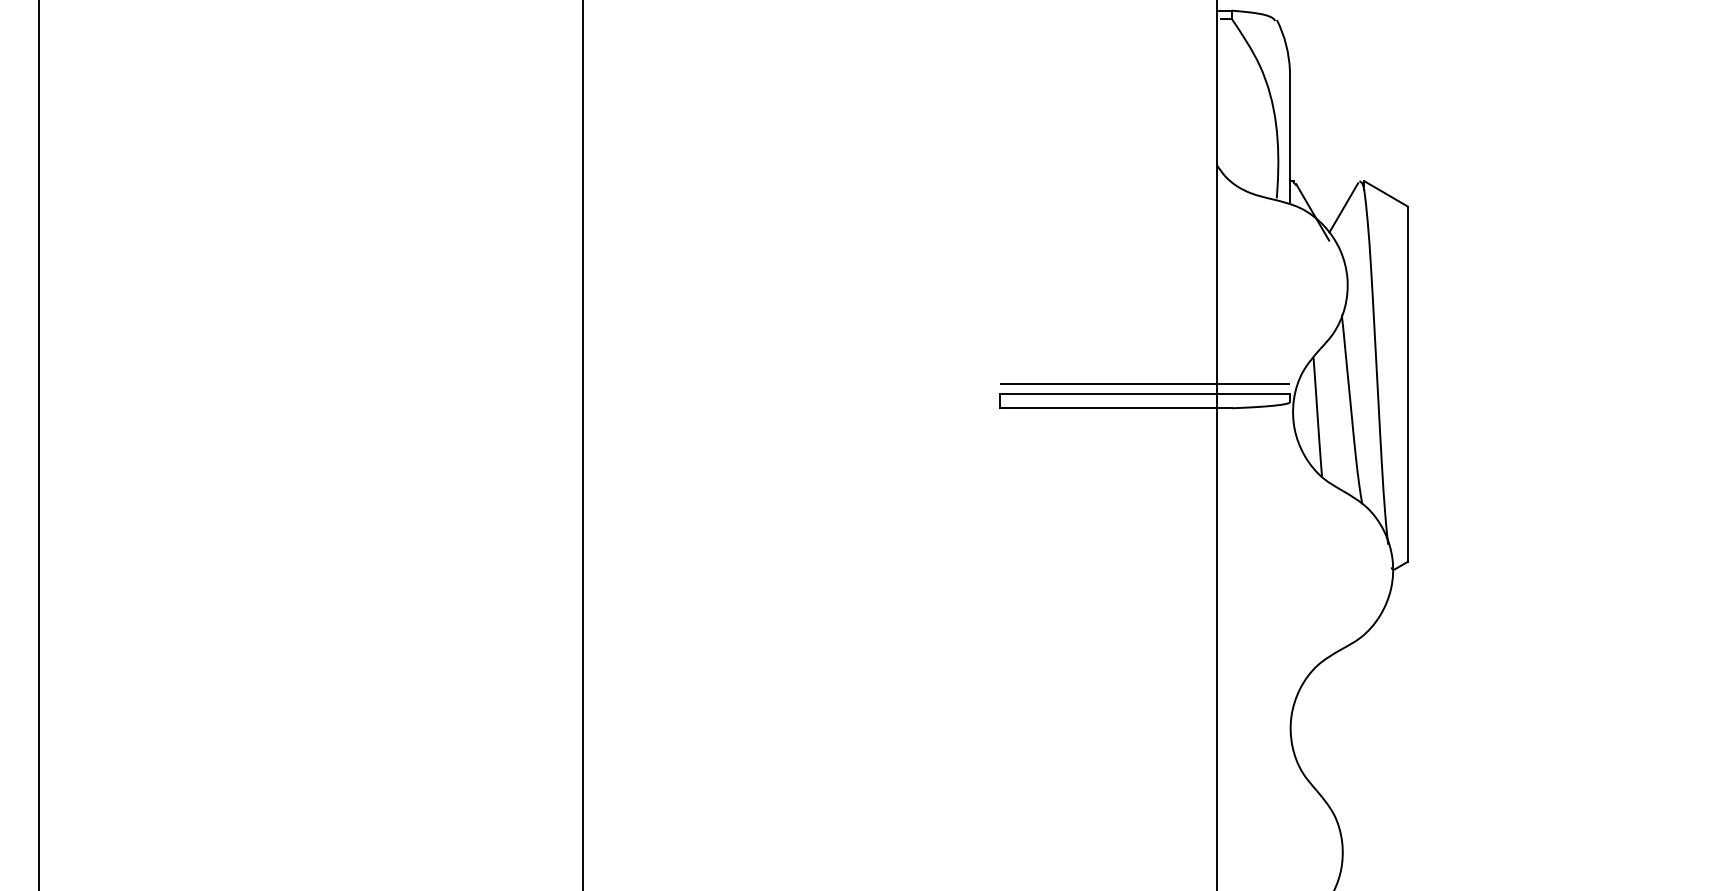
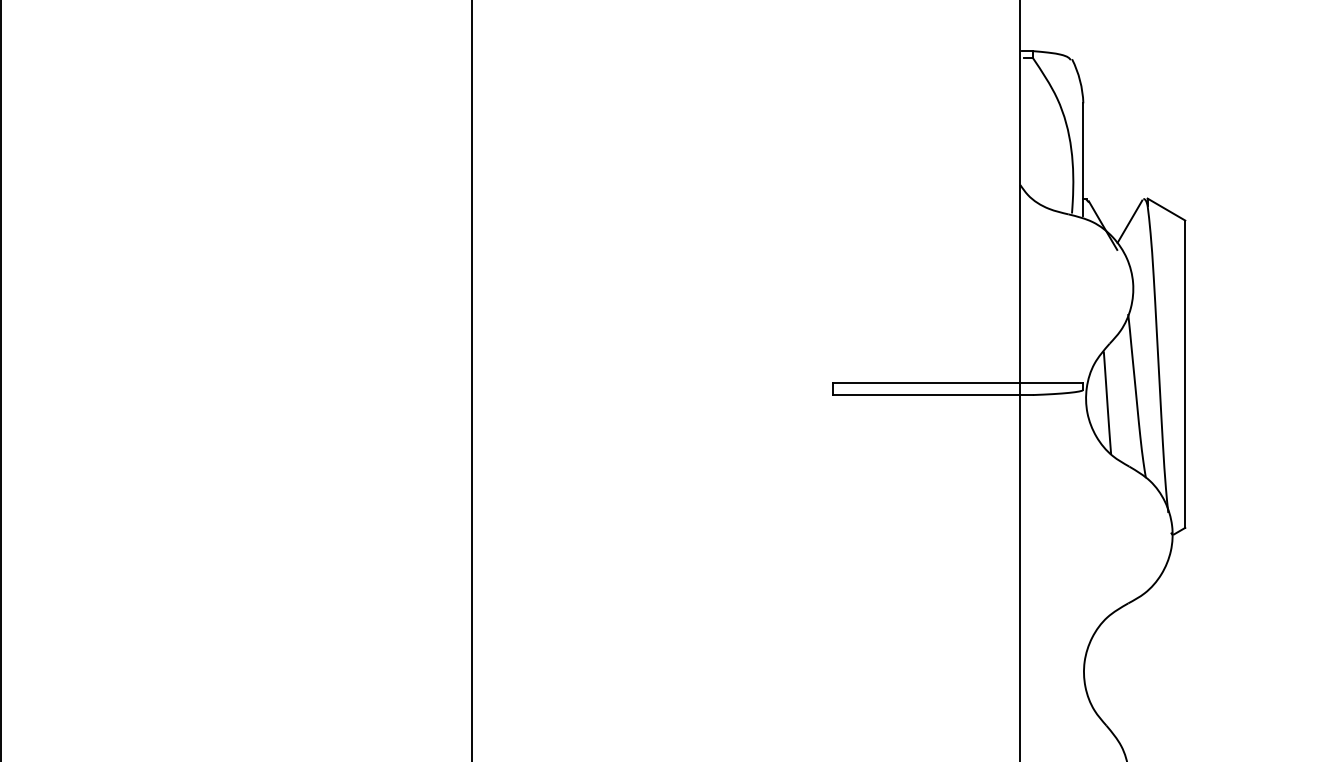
line: (1144, 384) -> (957, 374), removed

